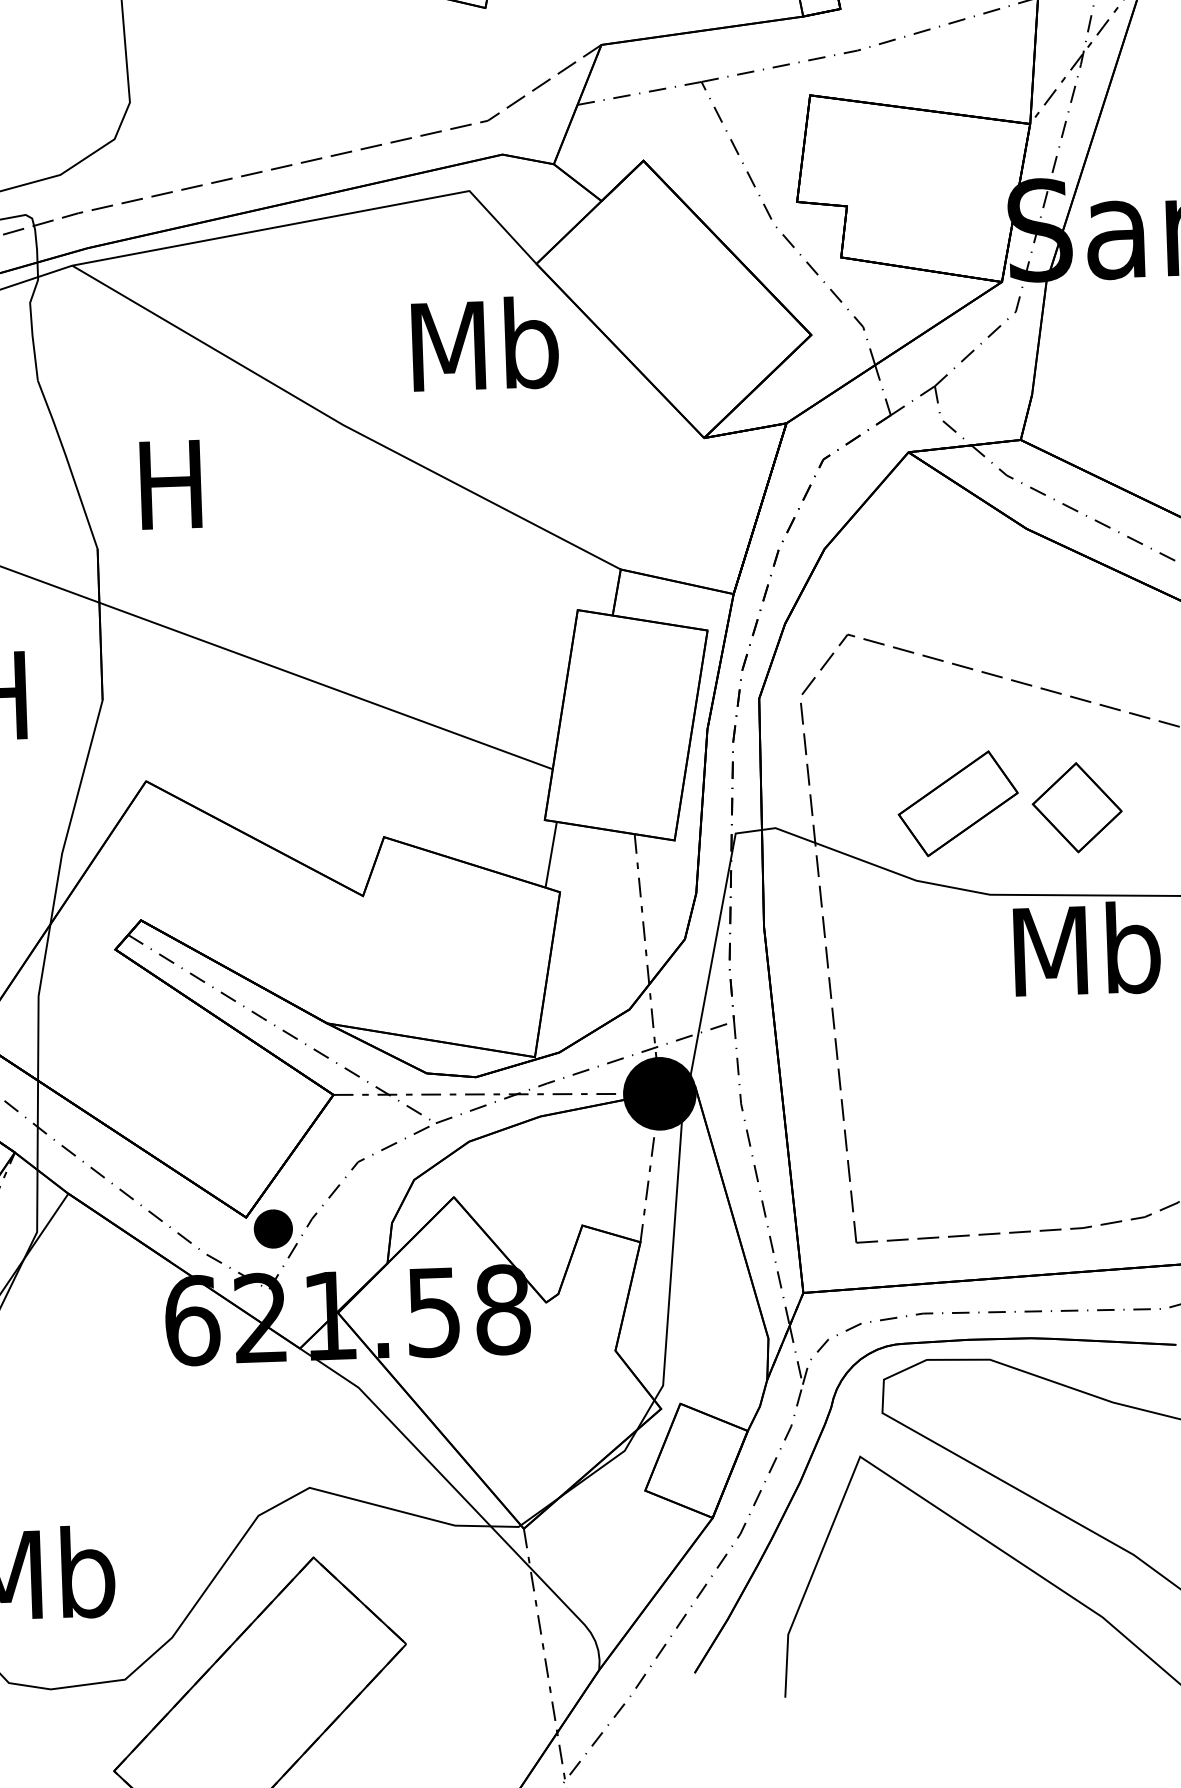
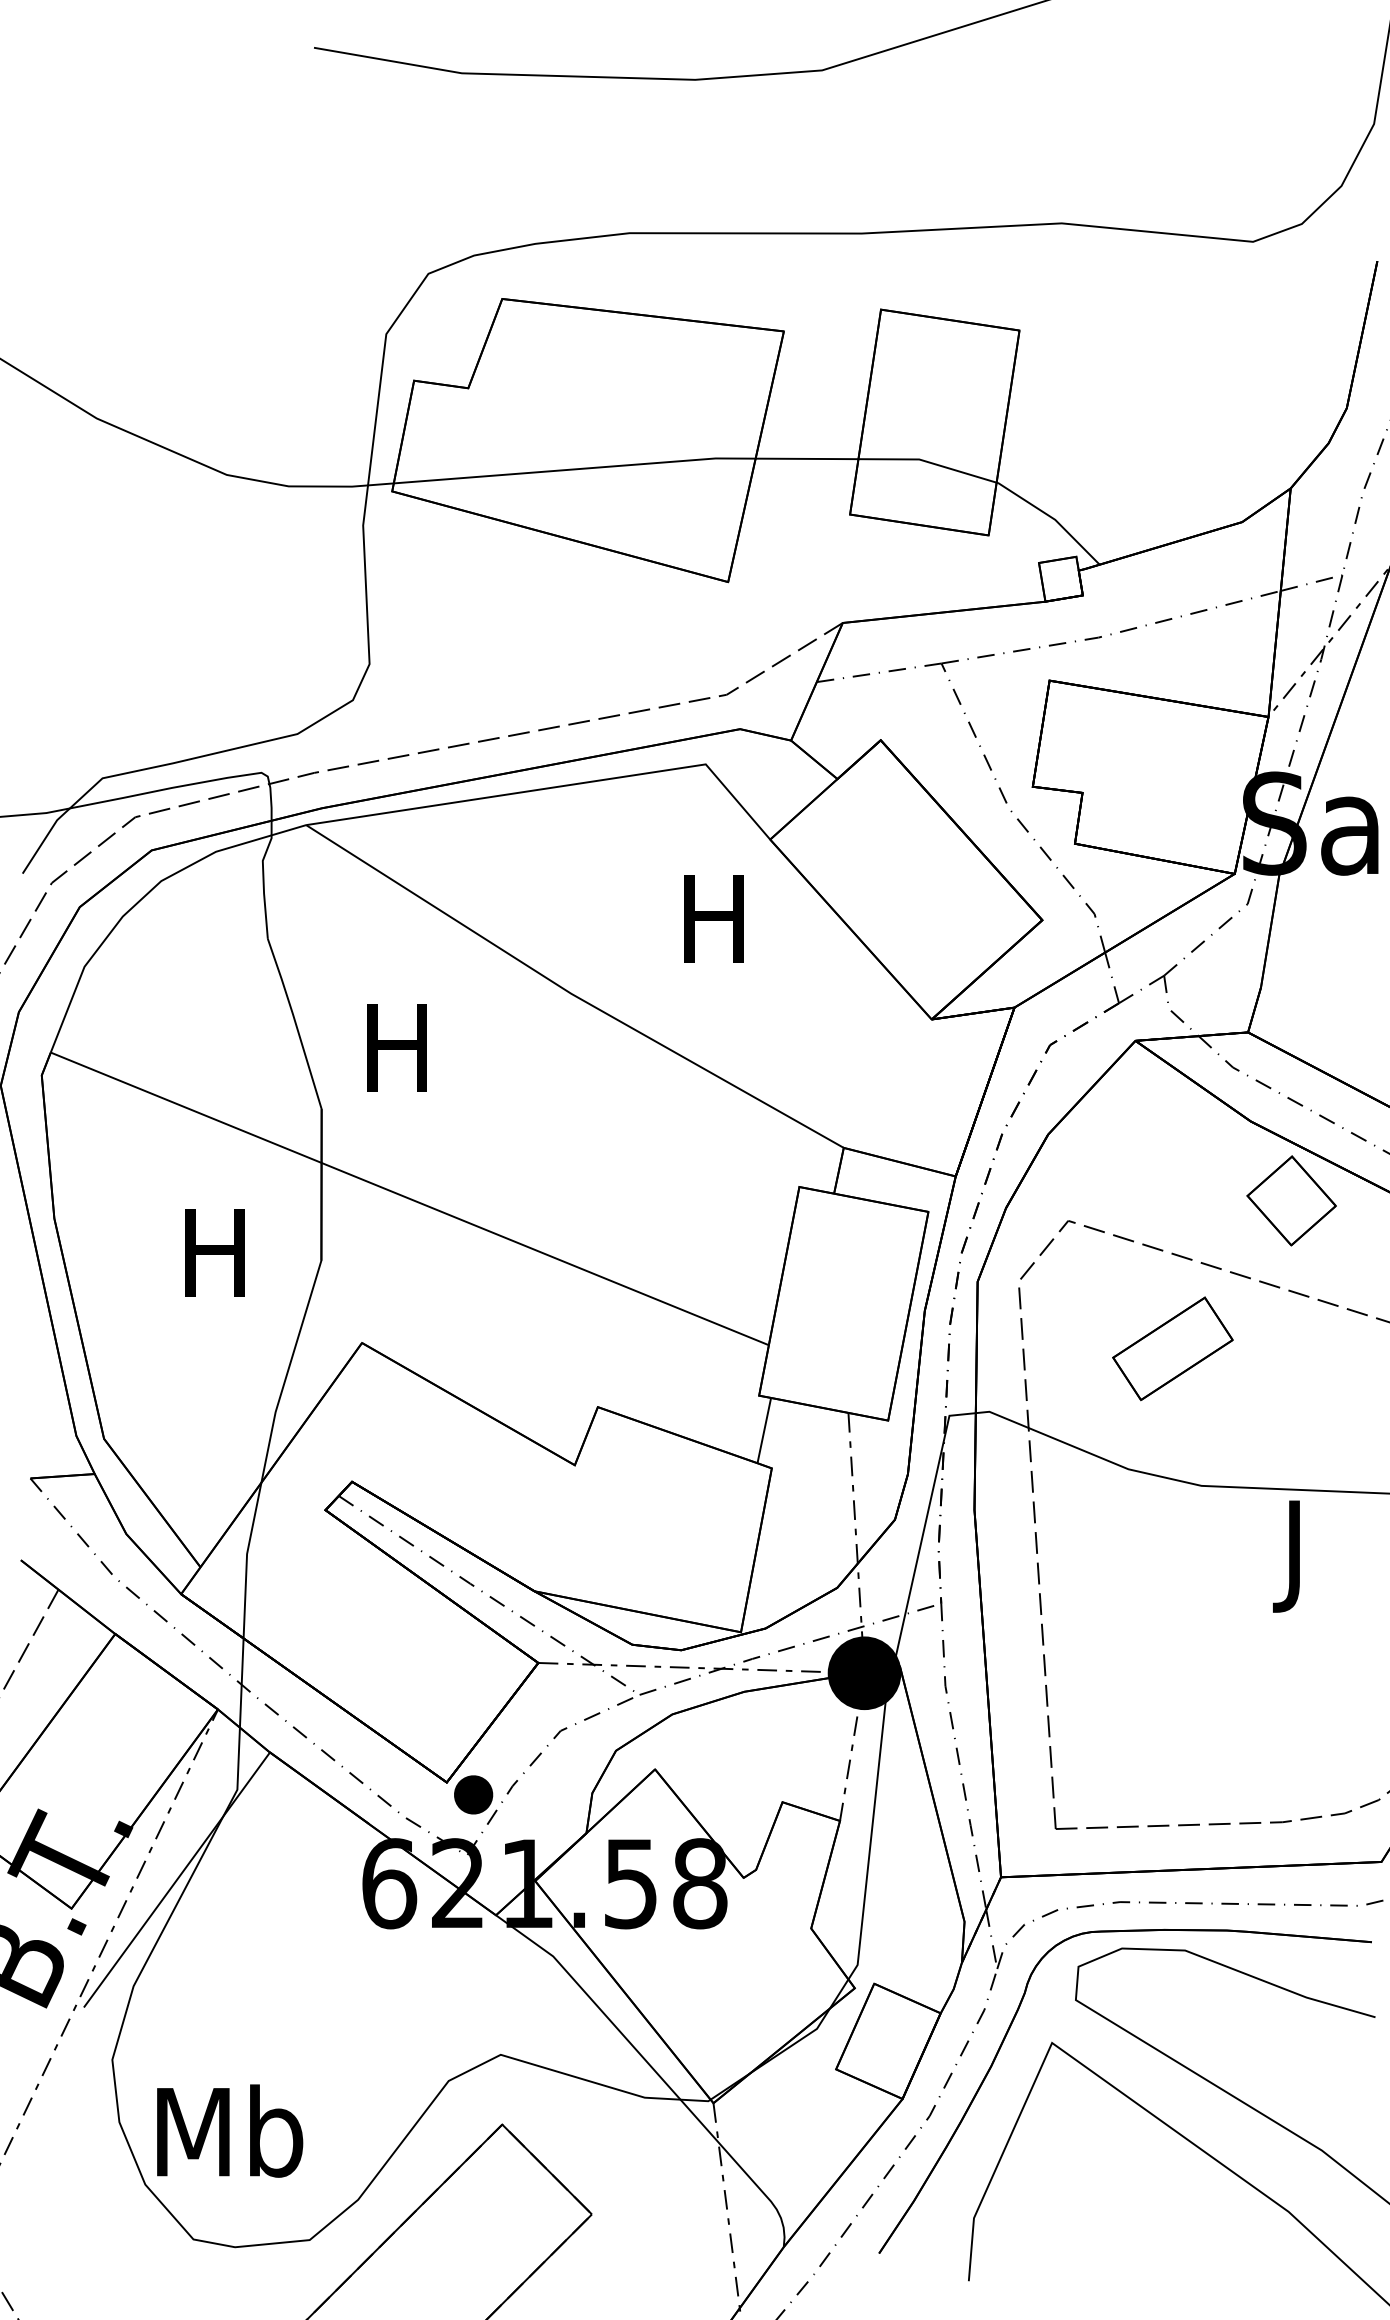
text: (485, 343) -> (716, 917), Mb -> H
part: (957, 803) -> (1172, 1348), moved
part: (1077, 807) -> (1291, 1200), moved
text: (1087, 960) -> (1296, 1554), Mb -> J

